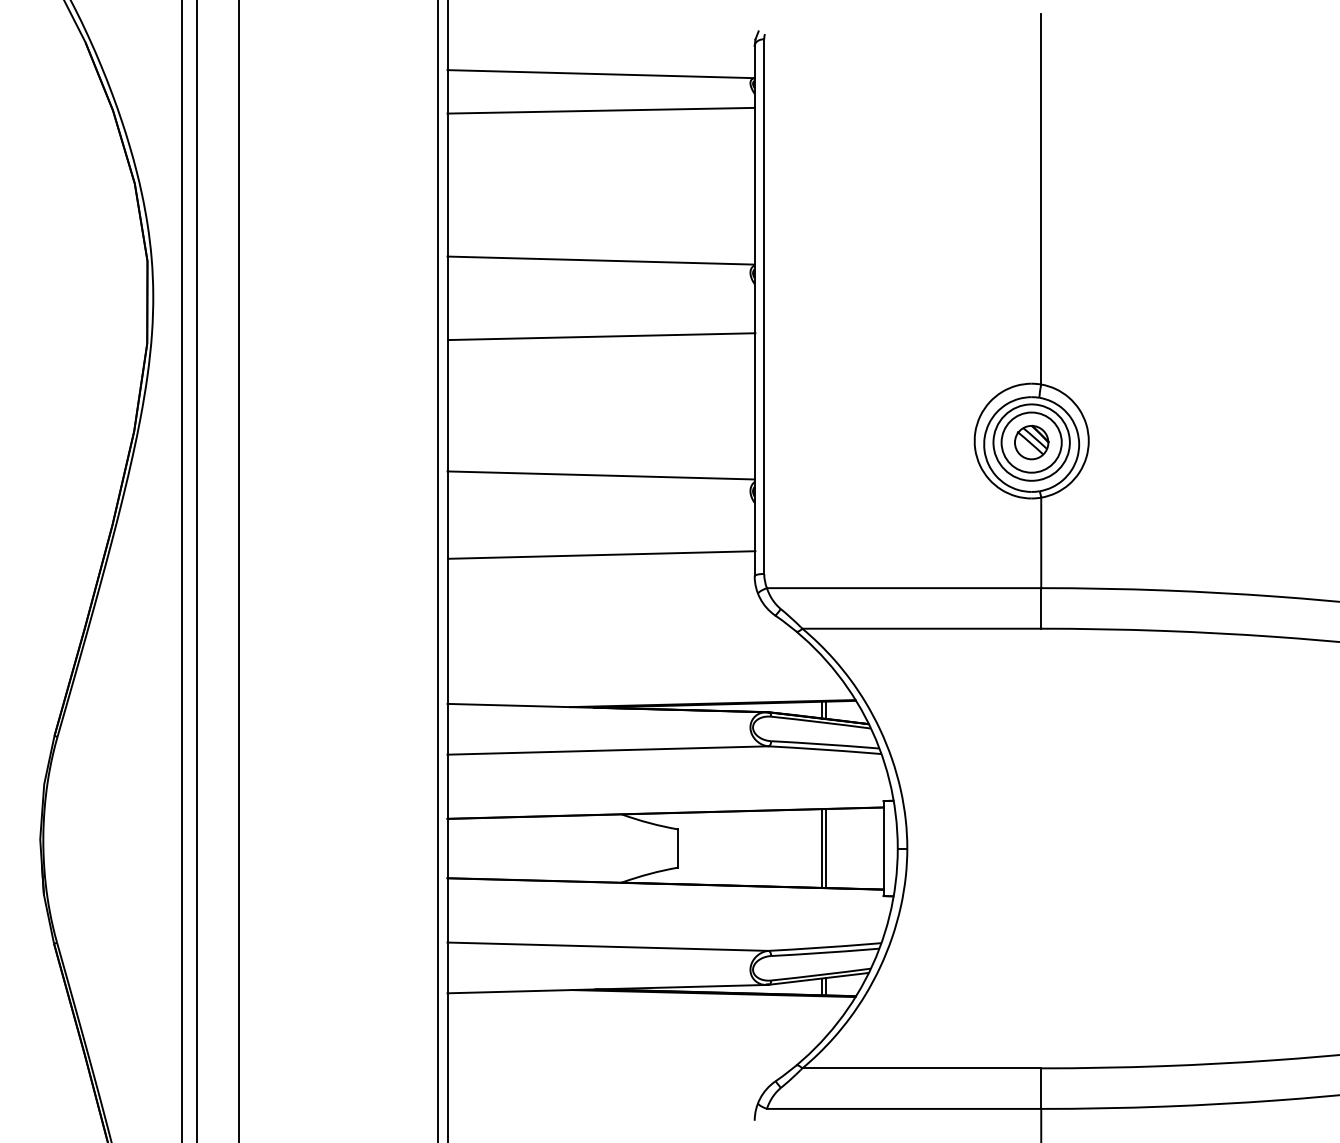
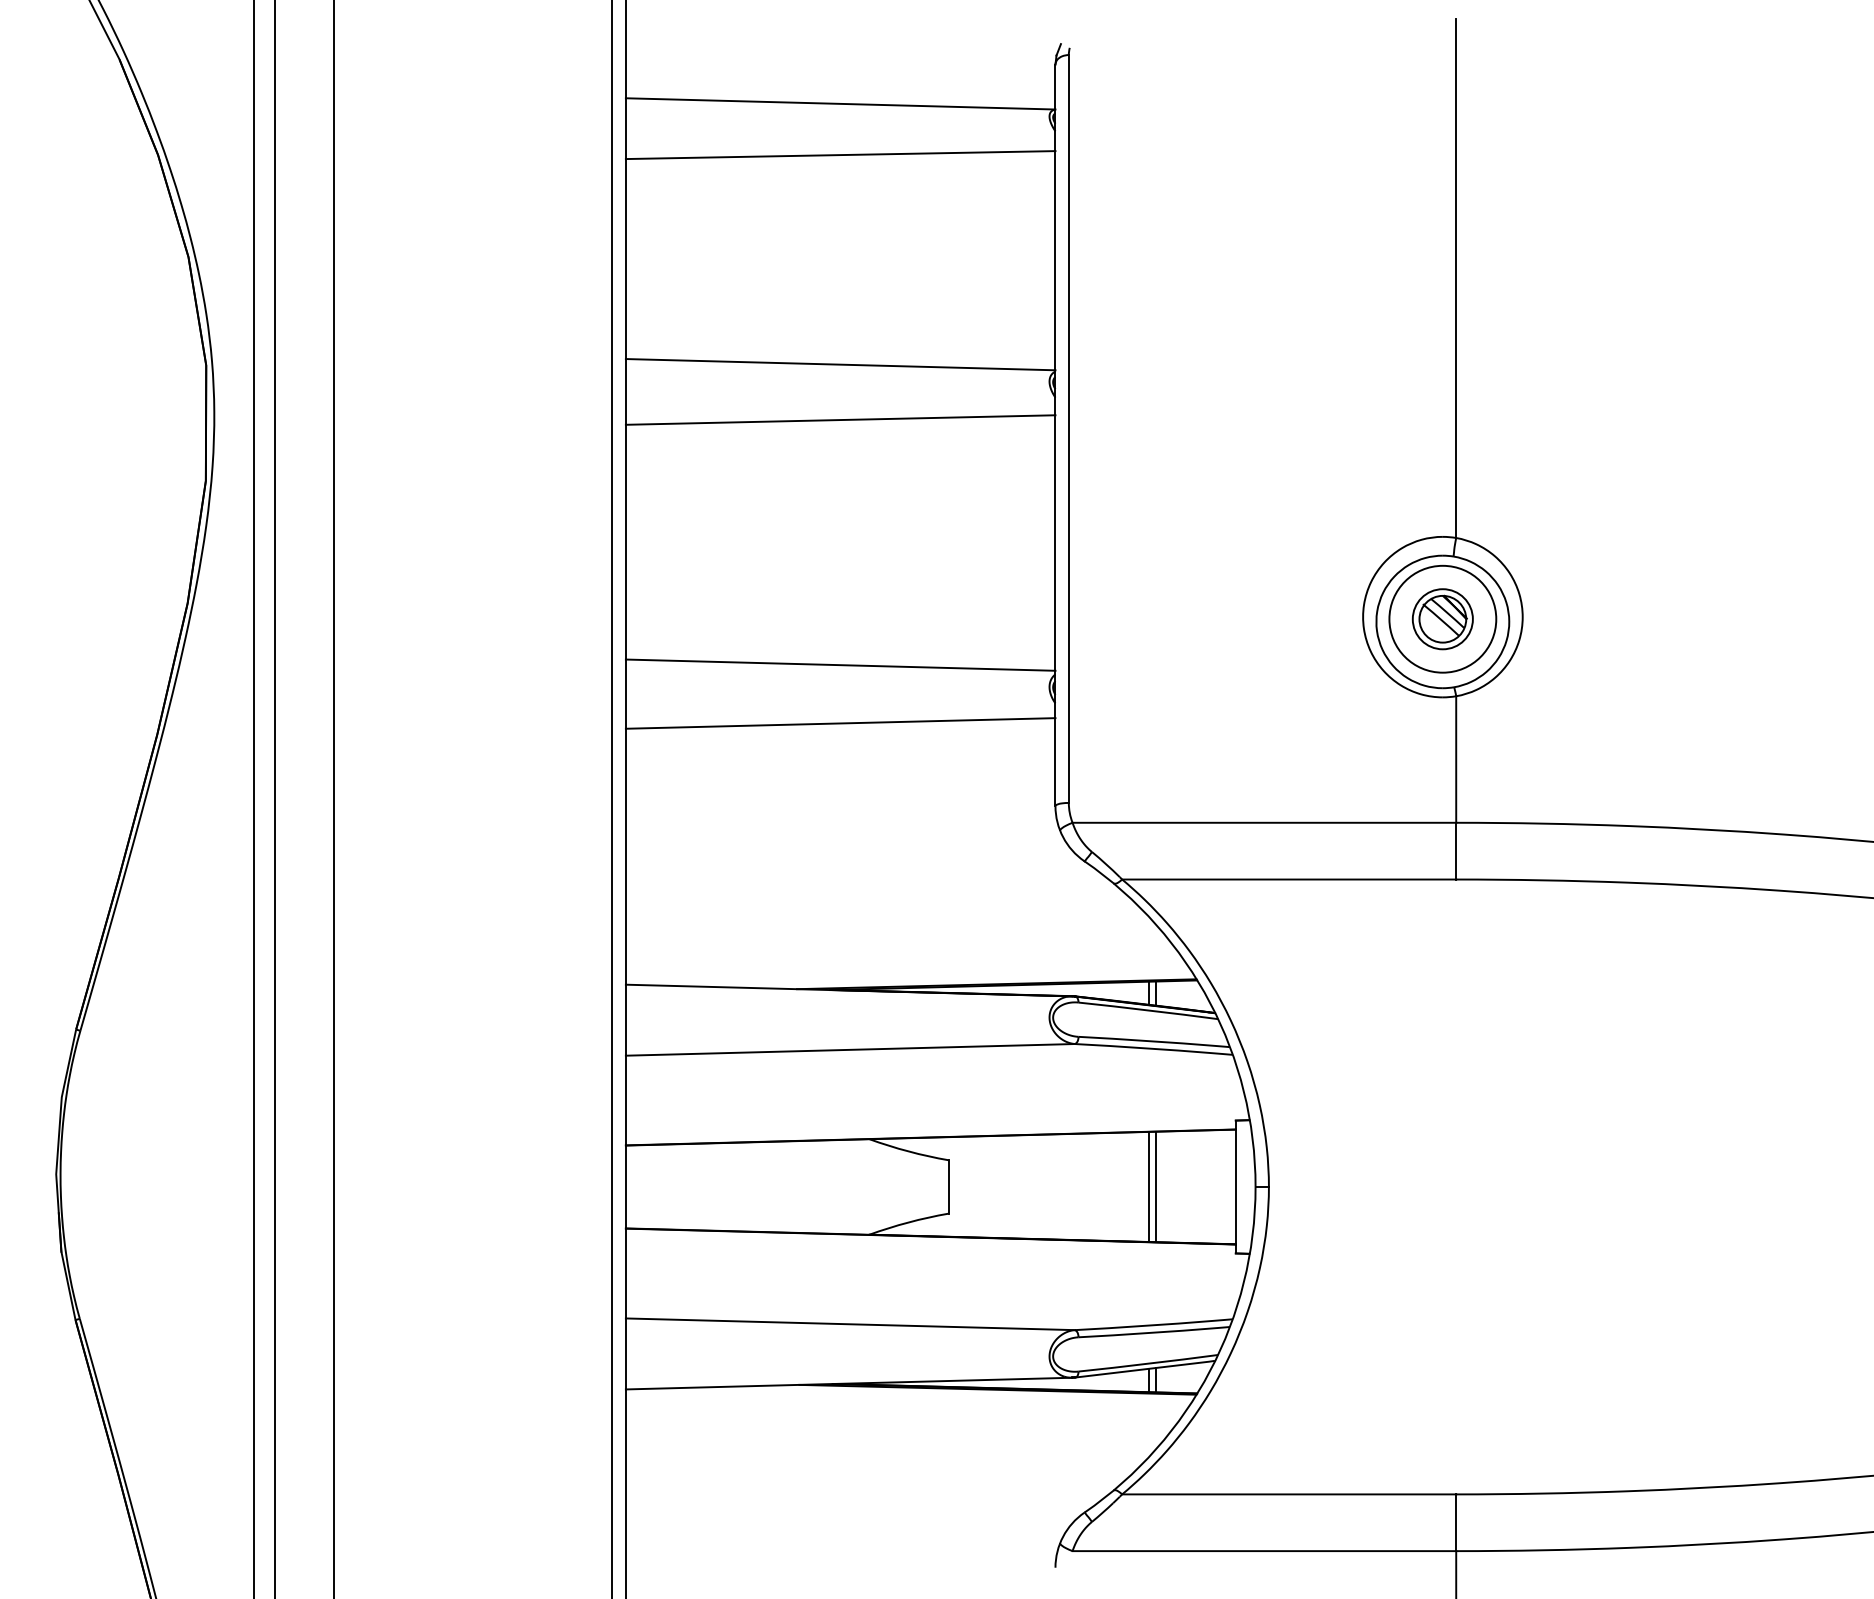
line: (601, 336) -> (840, 419), moved
circle: (1031, 442) -> (1442, 619), size x0.71
line: (601, 555) -> (840, 723), moved

